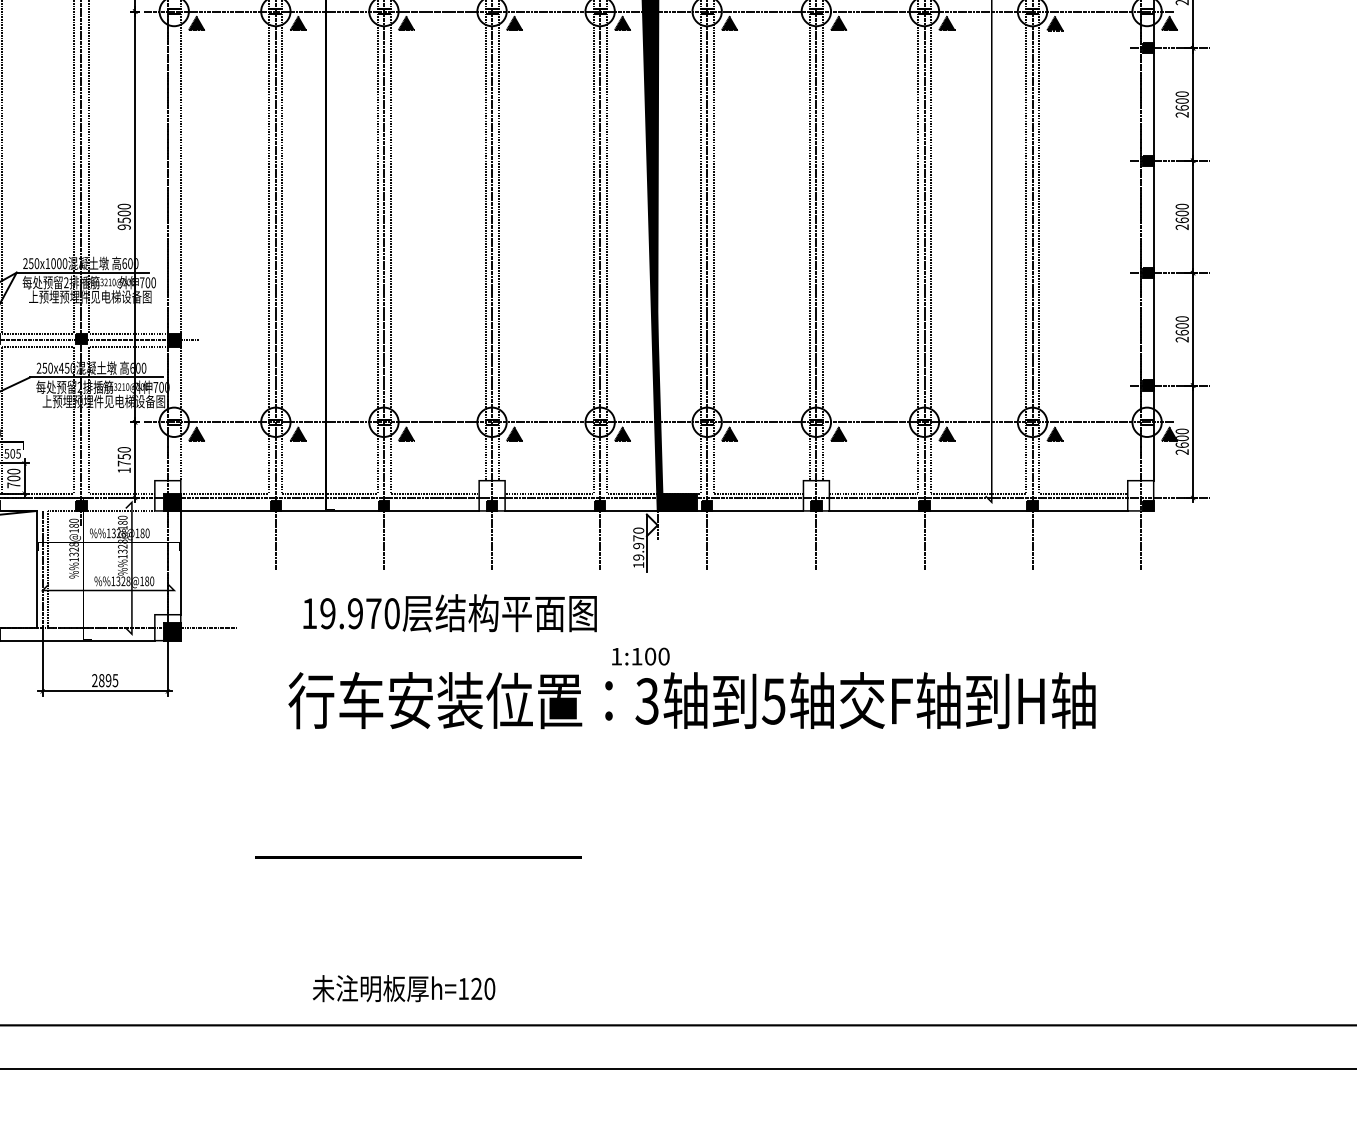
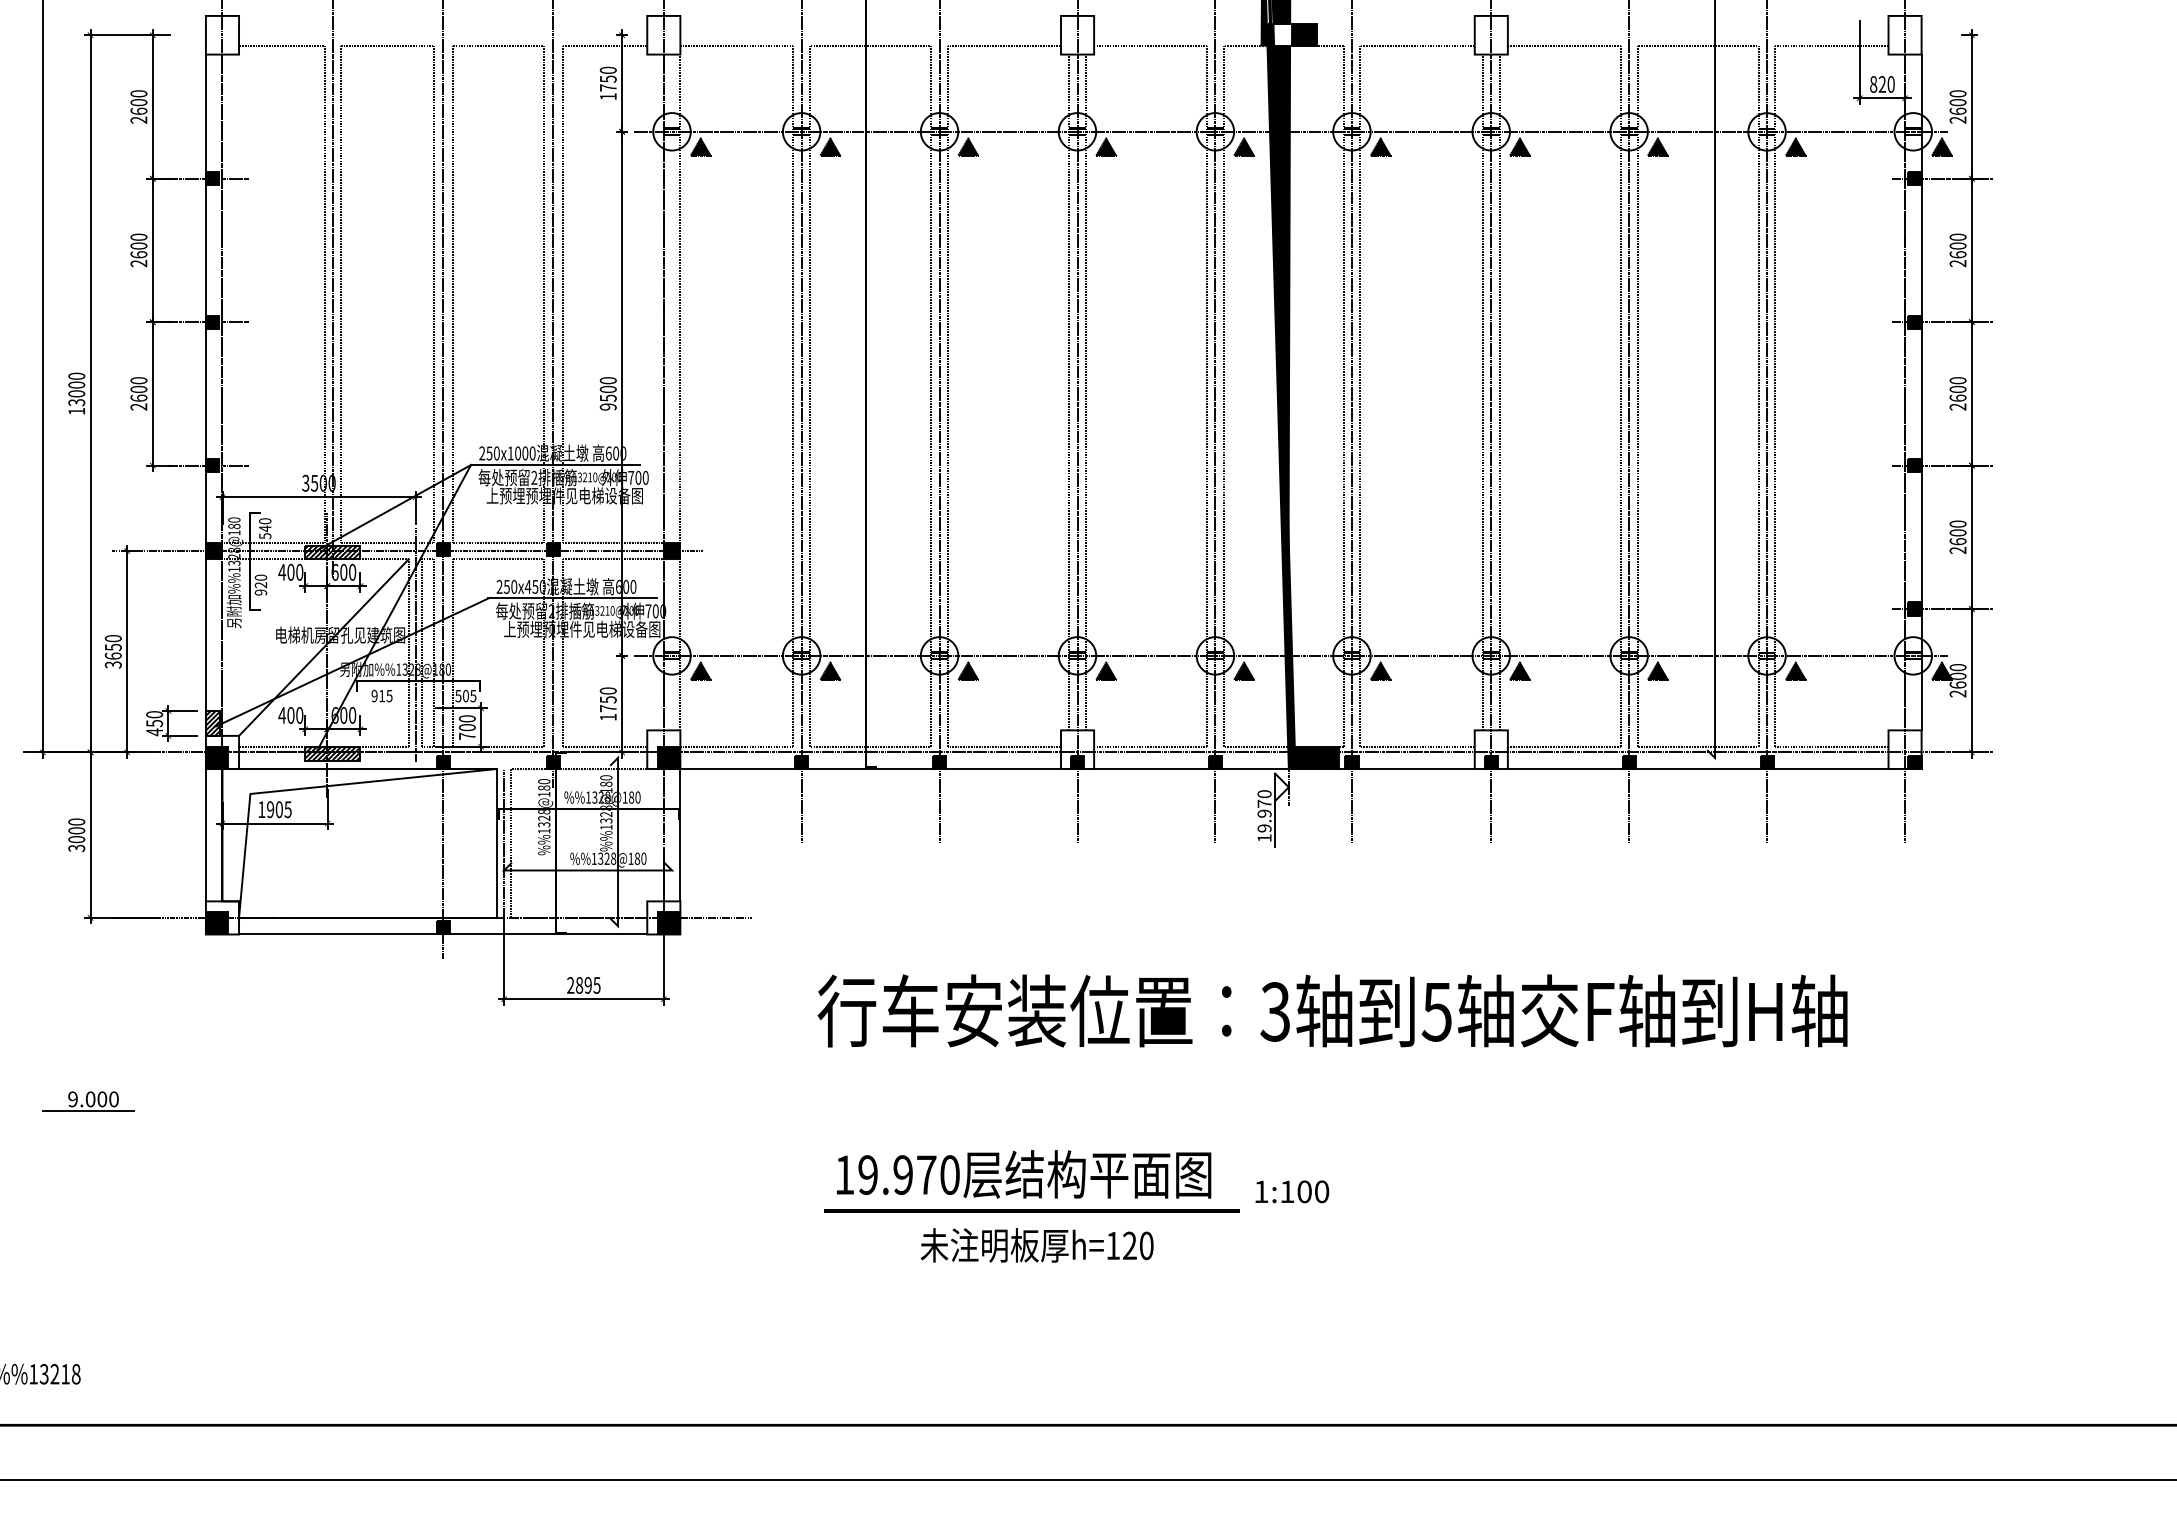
text: (450, 613) -> (1024, 1174), moved
text: (640, 656) -> (1292, 1191), moved
line: (418, 857) -> (1031, 1210), moved
text: (403, 988) -> (1036, 1245), moved

